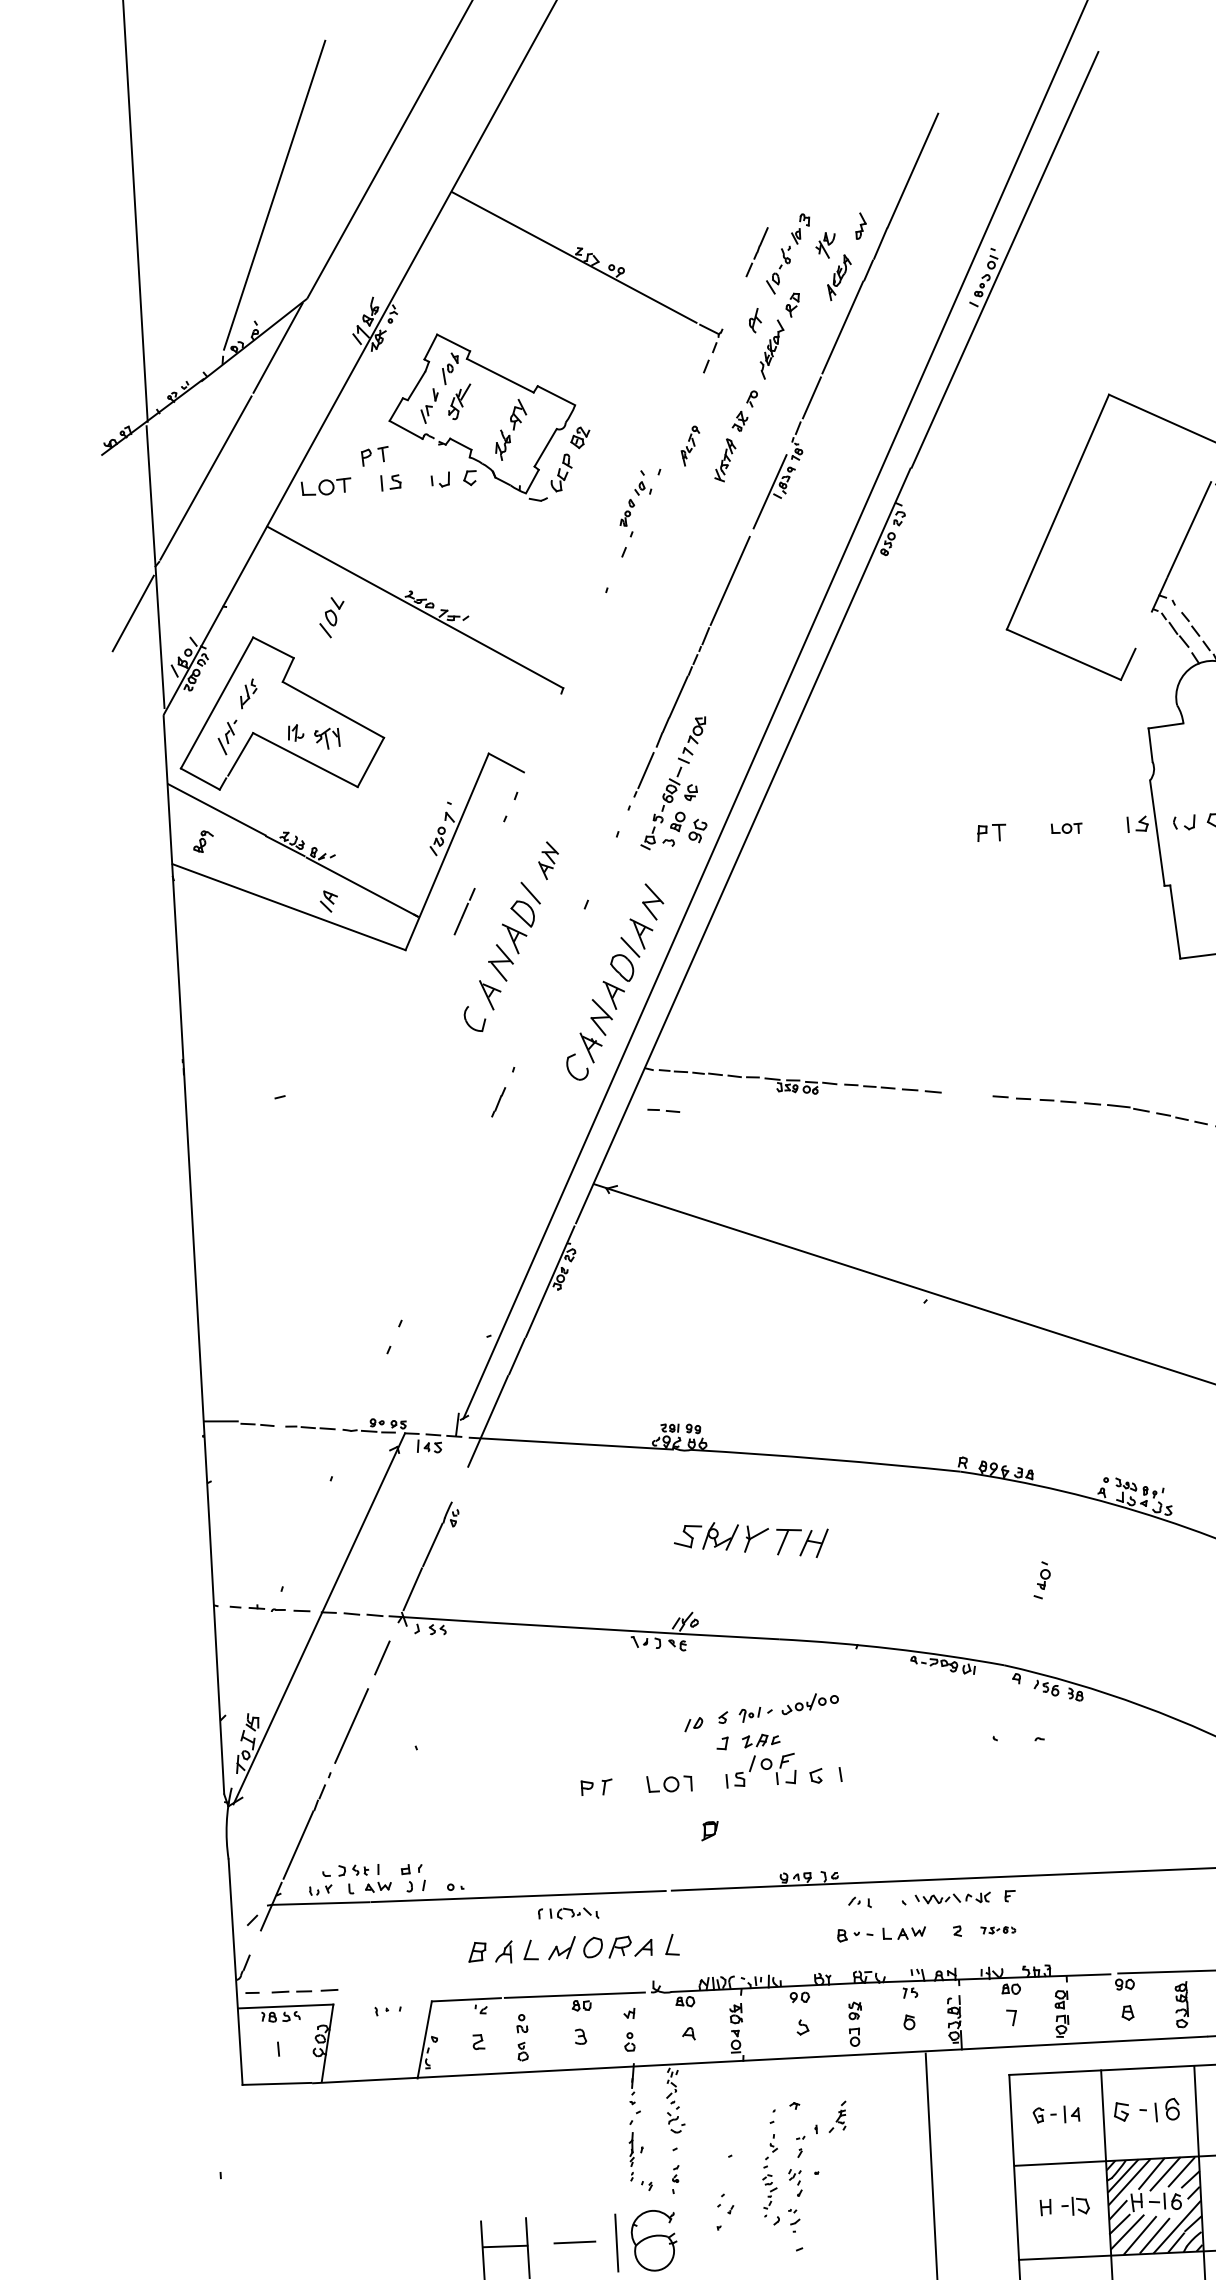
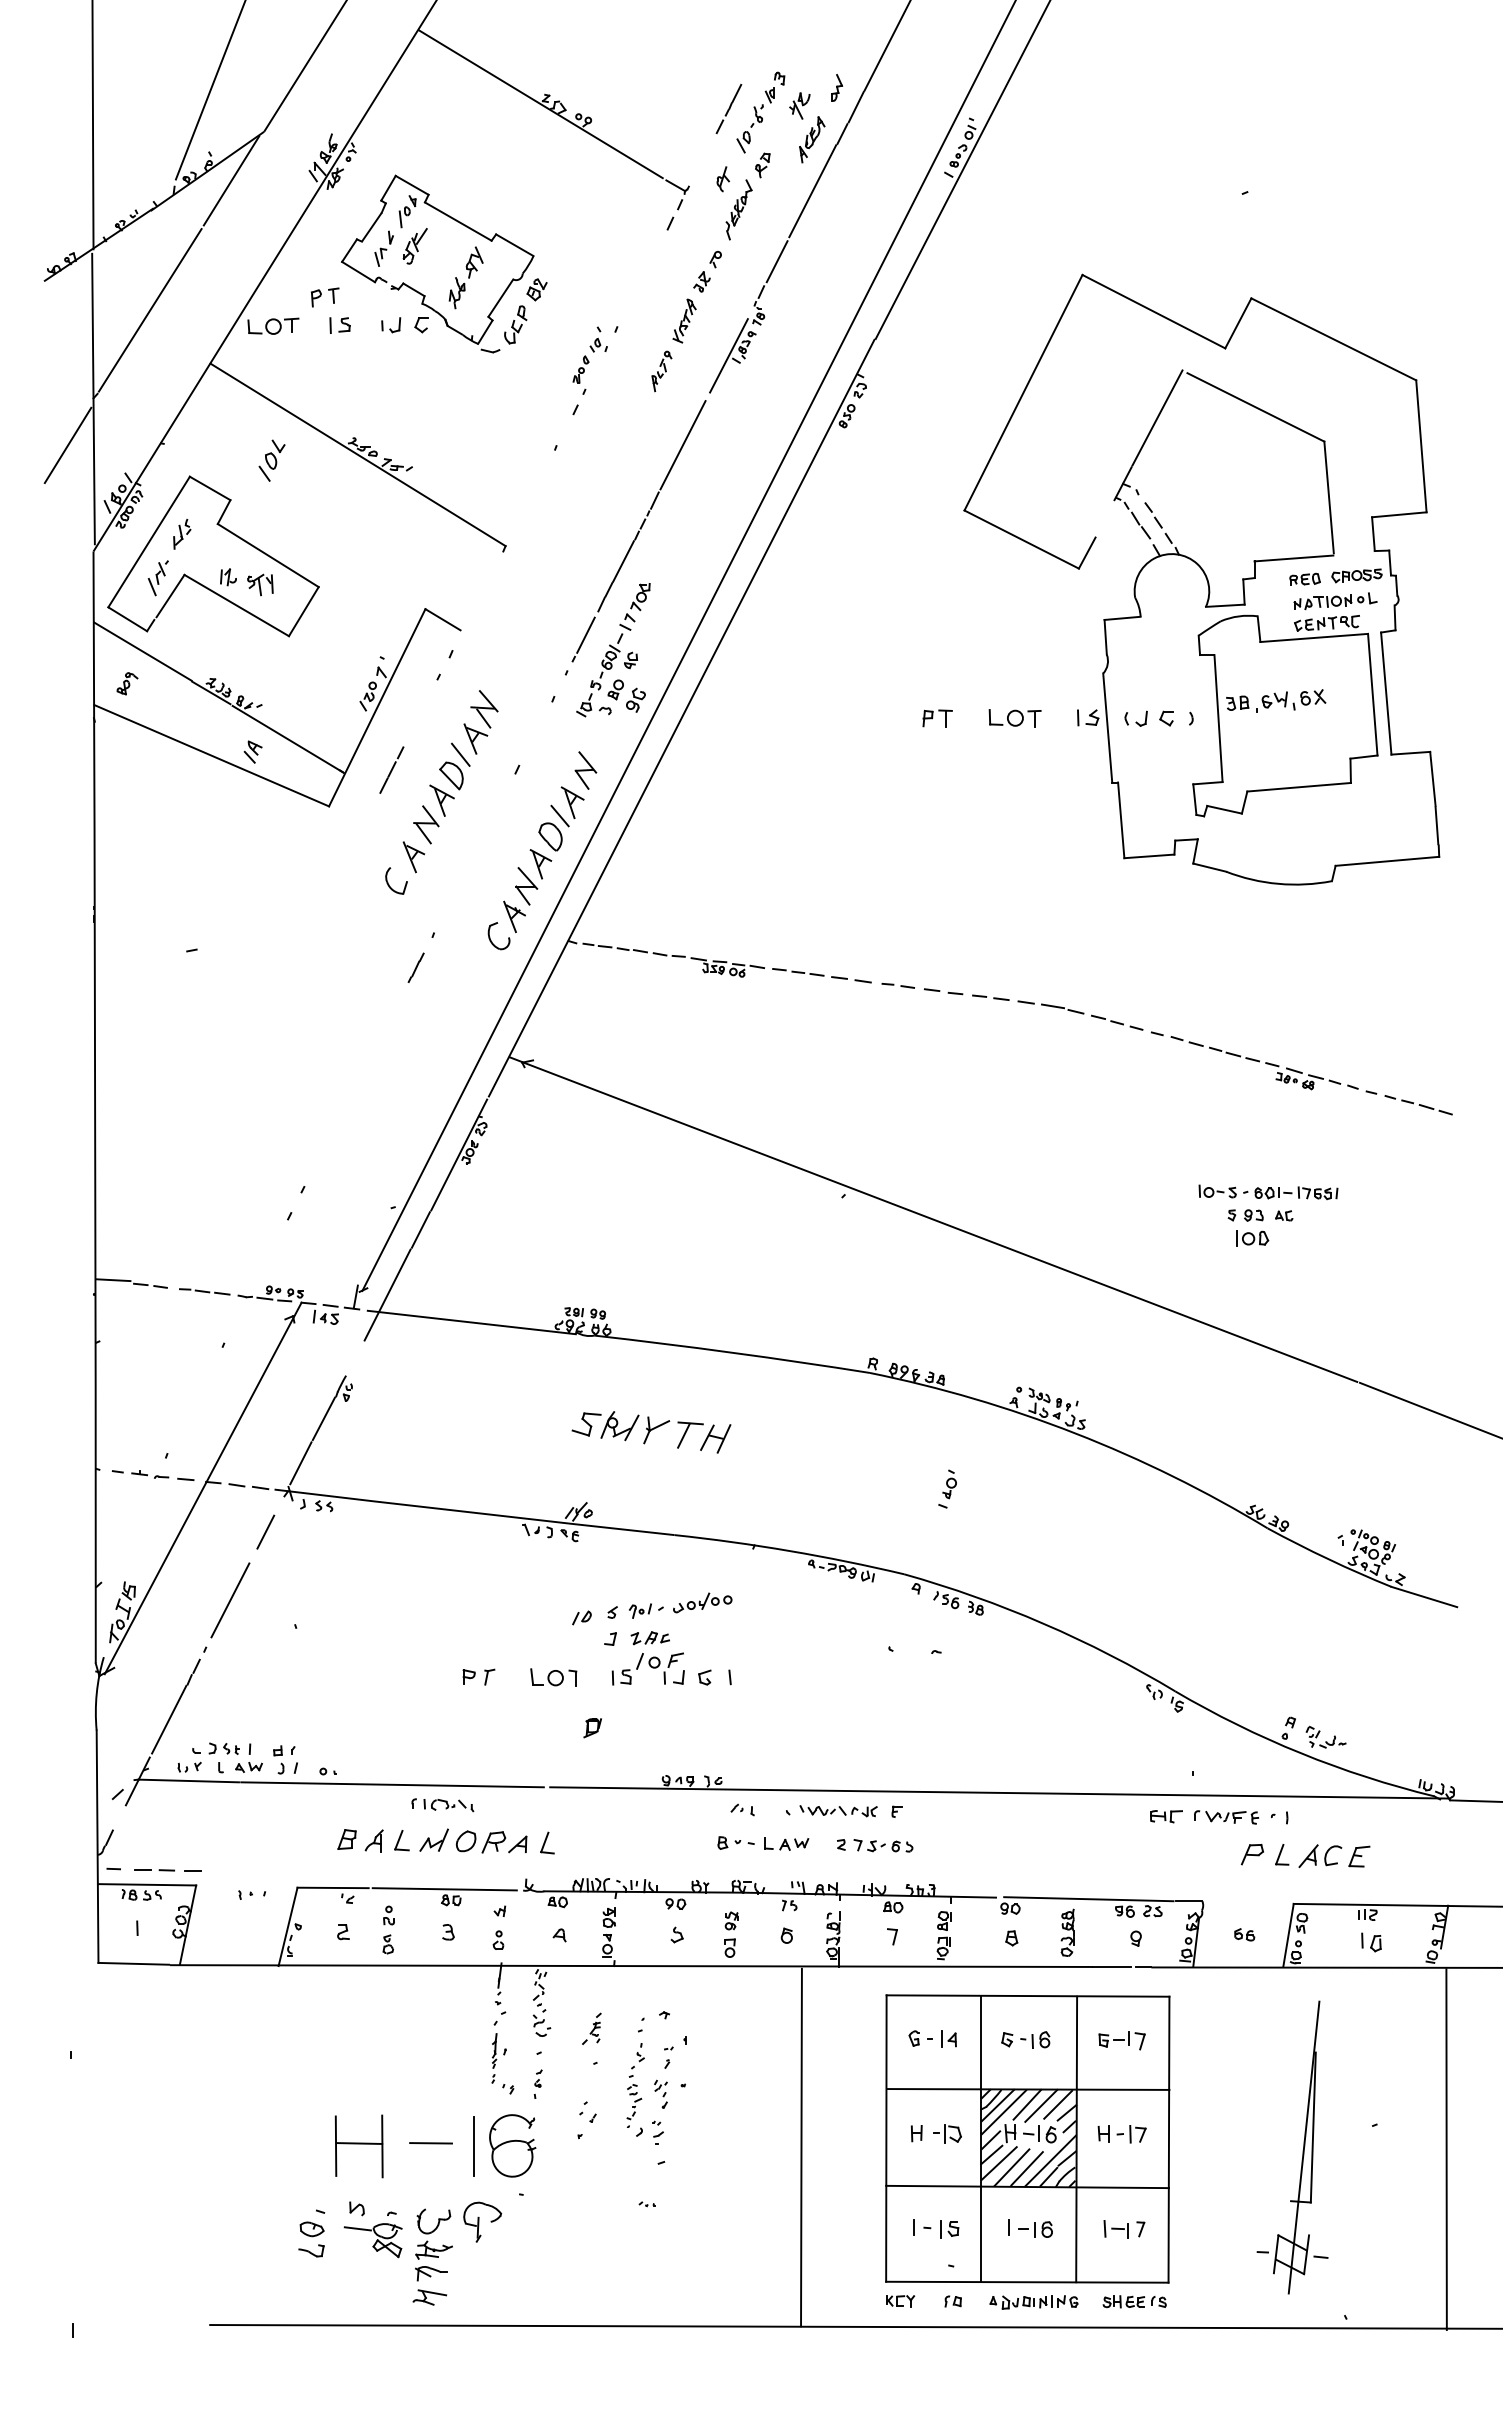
part: (690, 446) -> (661, 371), moved
part: (1066, 828) -> (1014, 718), size x1.67
part: (548, 860) -> (480, 722), size x1.67
part: (662, 1110) -> (897, 985), moved
part: (998, 1929) -> (883, 1845), size x1.67
part: (1146, 2110) -> (1025, 2039), size x0.71
part: (837, 2116) -> (591, 2028), moved

